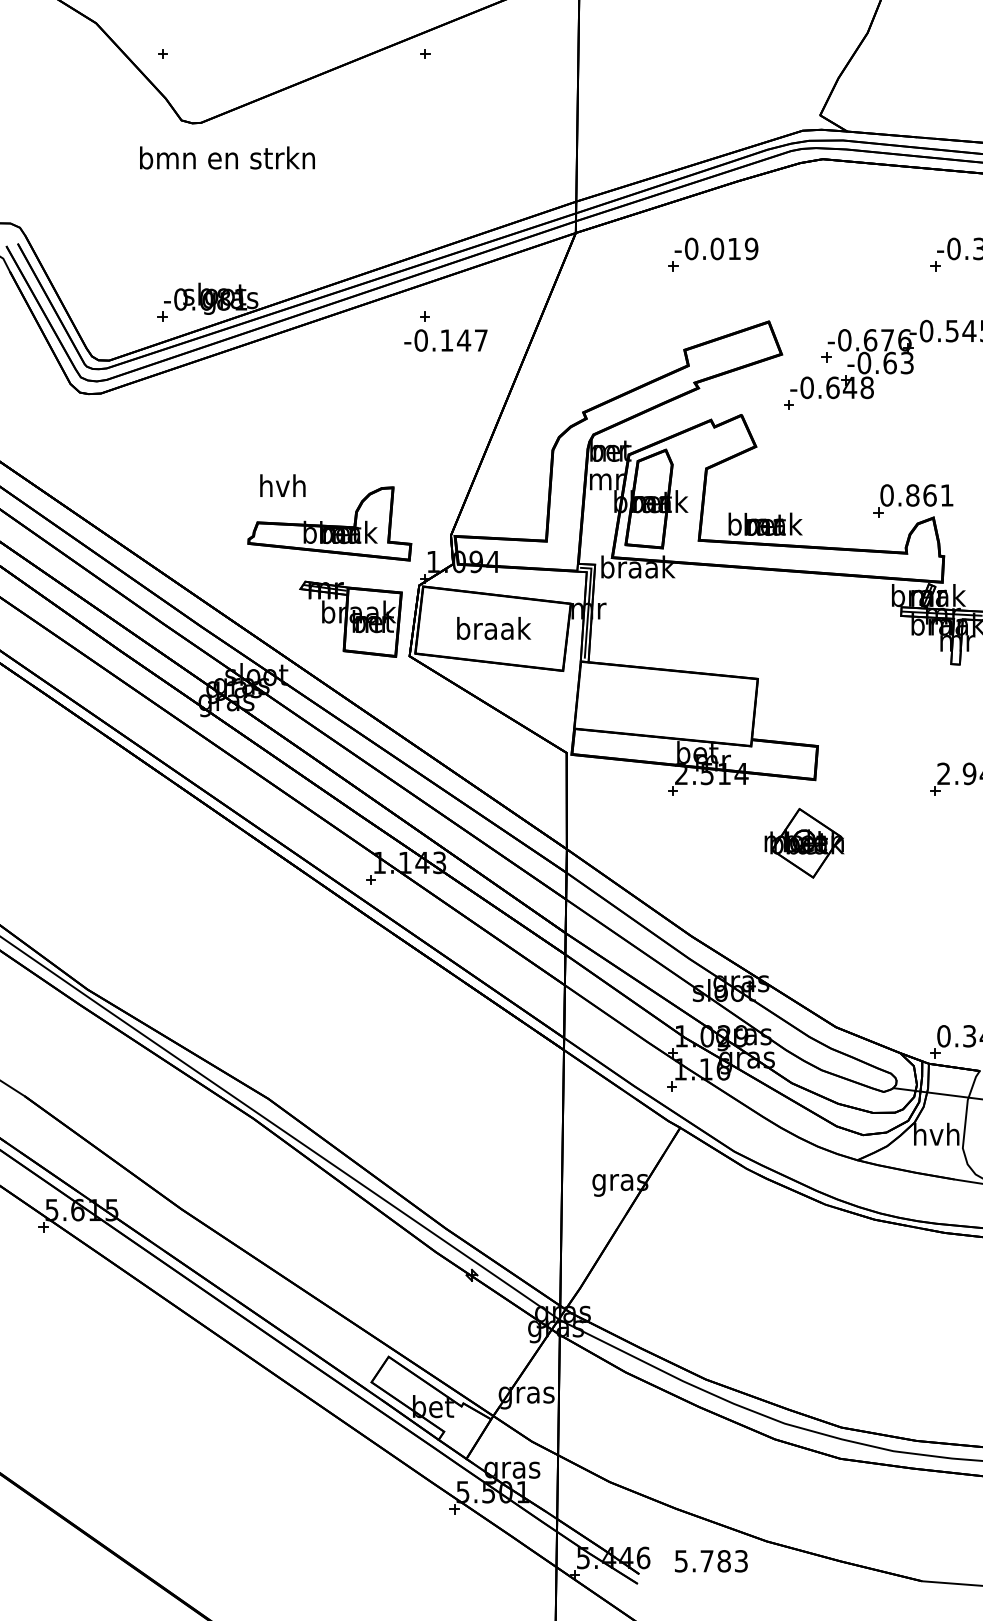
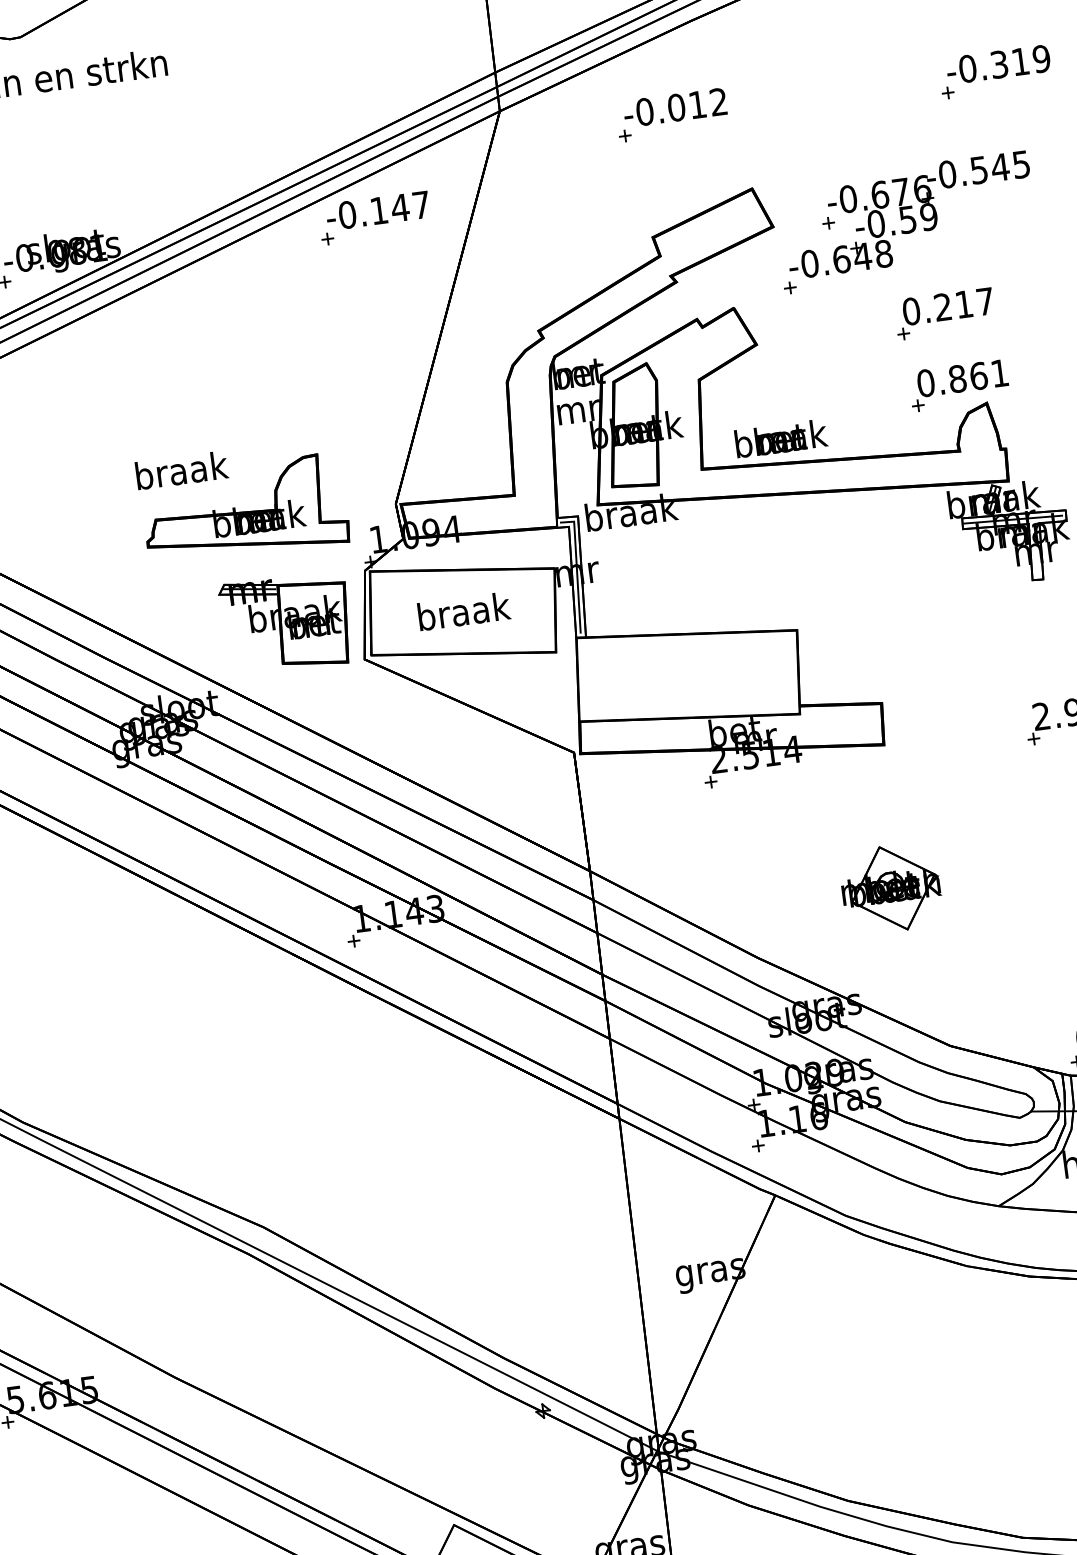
text: (751, 248) -> (718, 101), -0.019 -> -0.012
text: (445, 340) -> (377, 210), moved
text: (898, 362) -> (918, 217), -0.63 -> -0.59
part: (909, 441) -> (944, 313), added
text: (283, 485) -> (181, 470), hvh -> braak
part: (804, 843) -> (891, 888), moved

